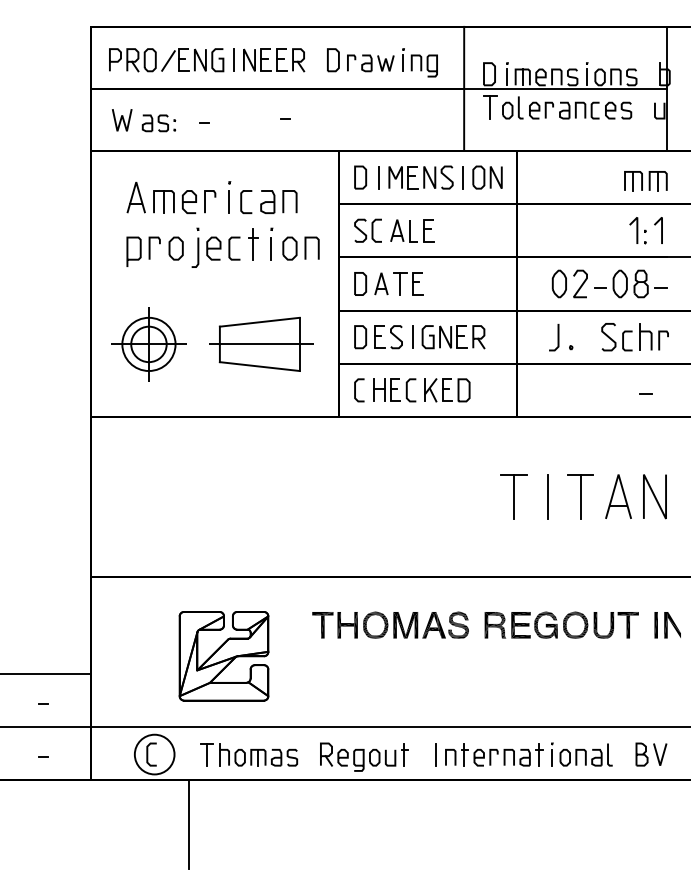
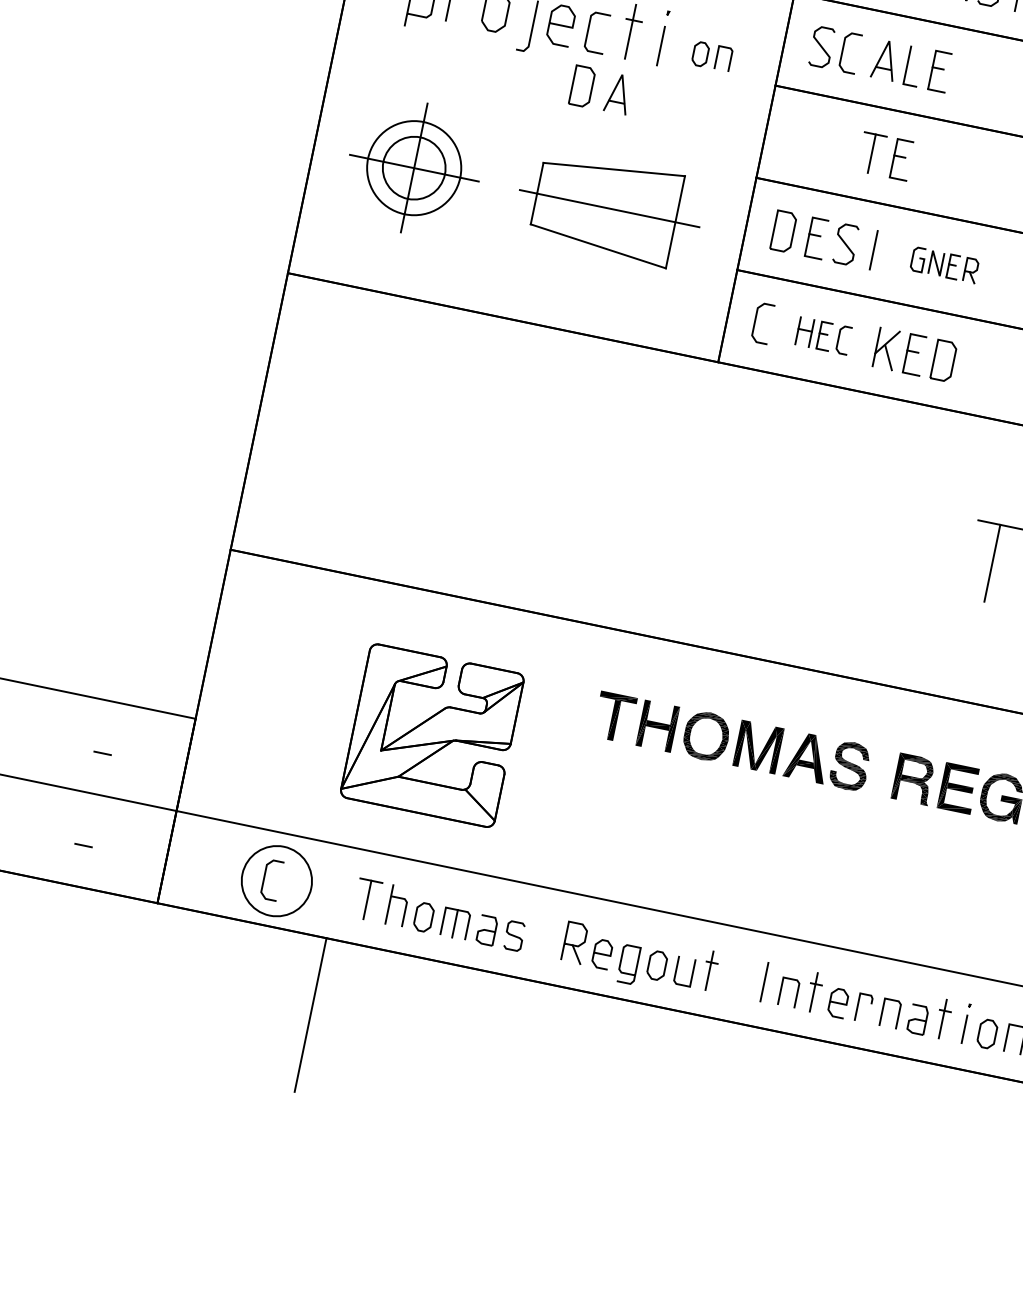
part: (300, 248) -> (711, 56), size x0.6
part: (371, 283) -> (601, 89), moved
part: (453, 337) -> (944, 265), size x0.6
part: (394, 390) -> (823, 336), size x0.7

